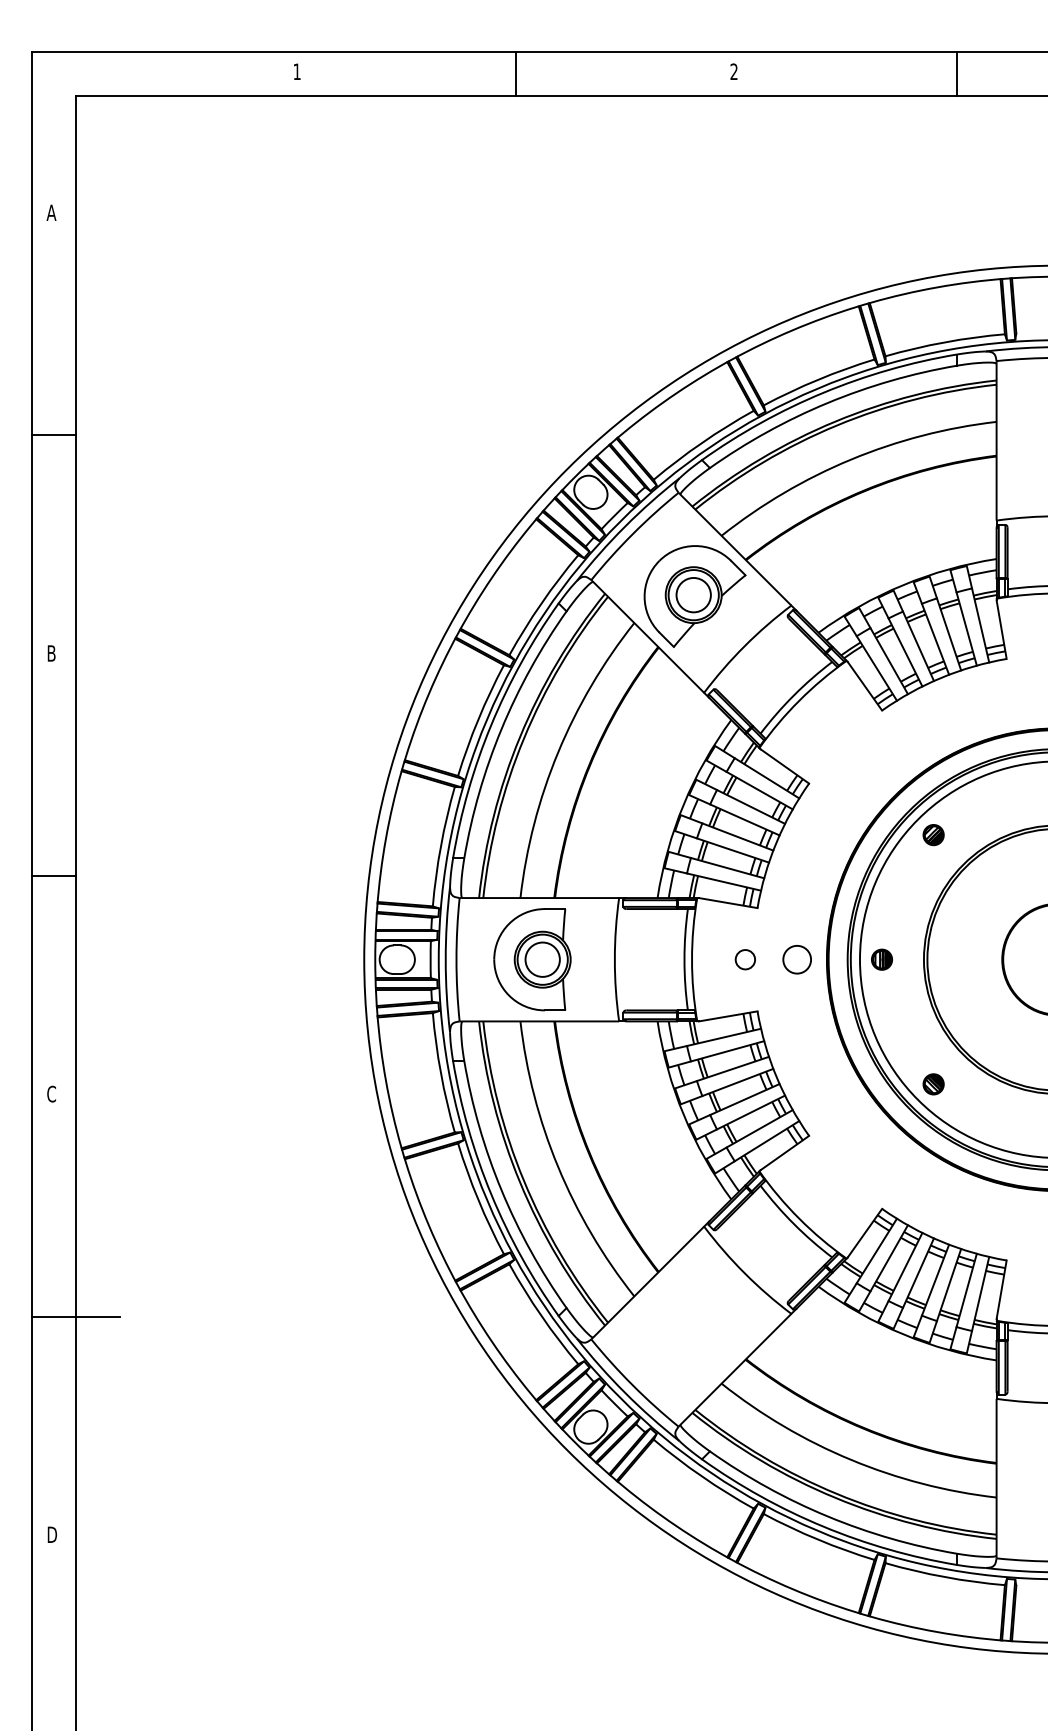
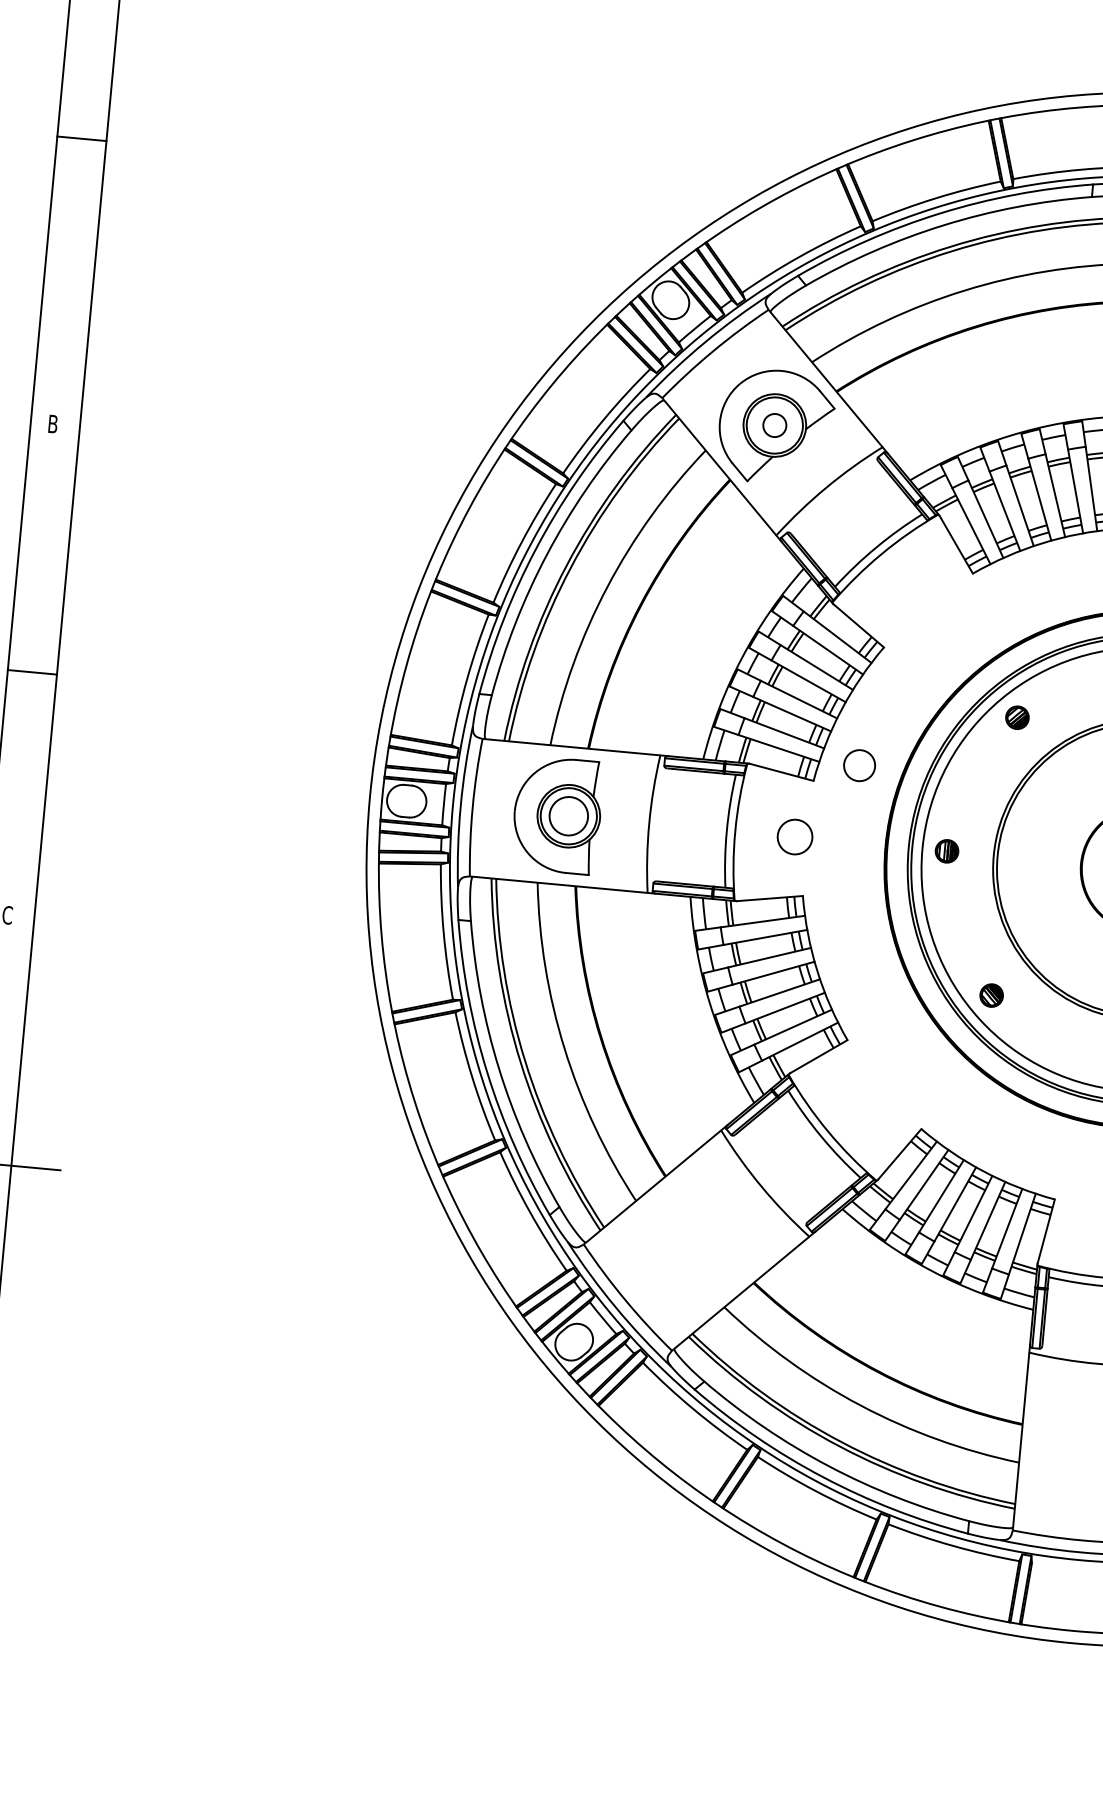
line: (53, 435) -> (81, 139), moved
circle: (693, 594) -> (774, 424), size x0.6
circle: (744, 959) -> (793, 836), size x1.6
circle: (796, 959) -> (858, 765), moved

